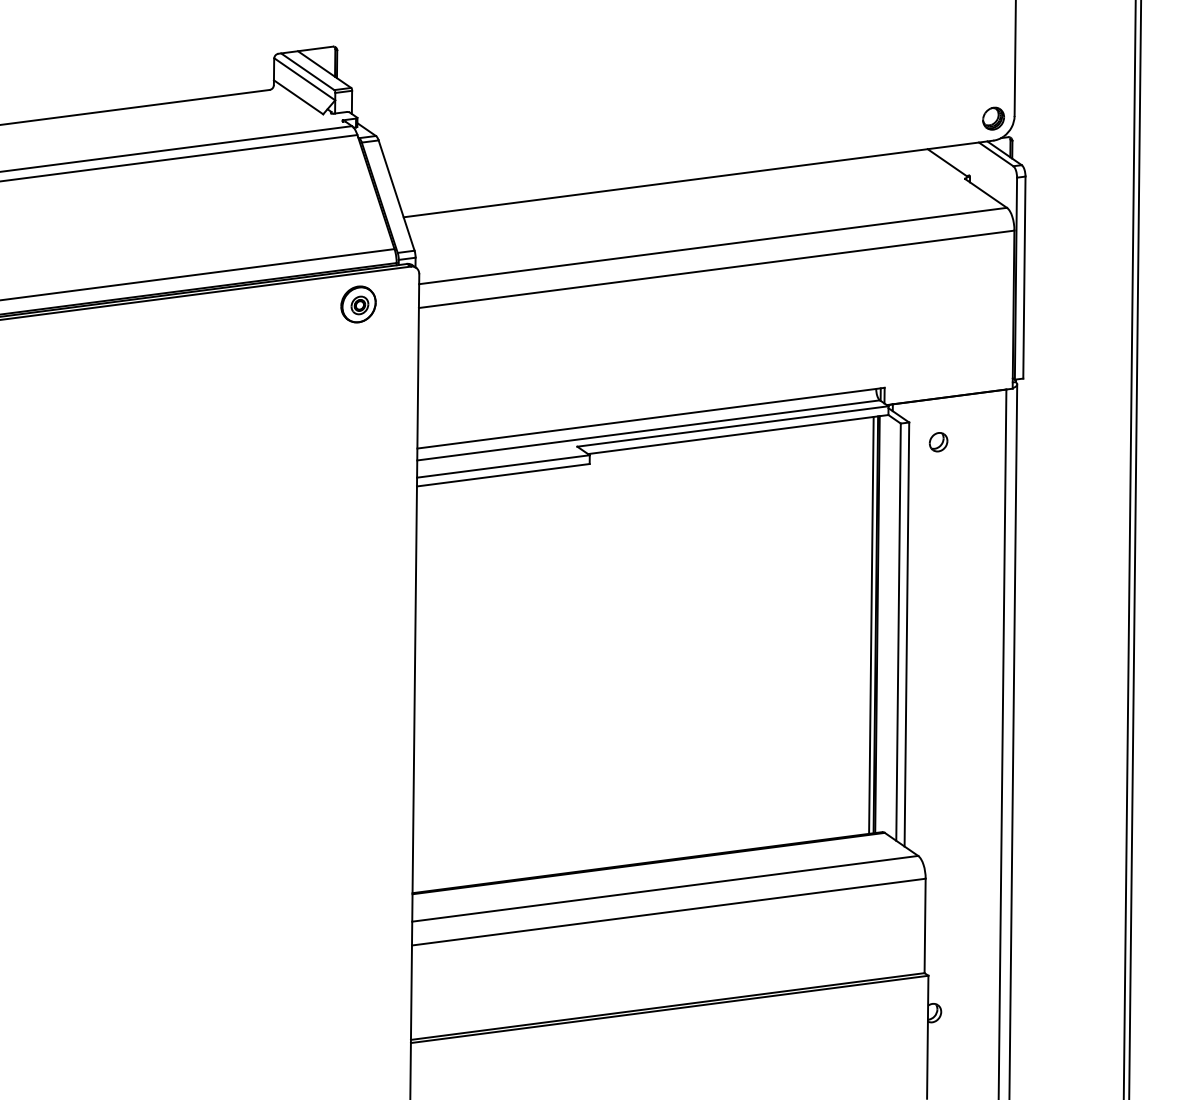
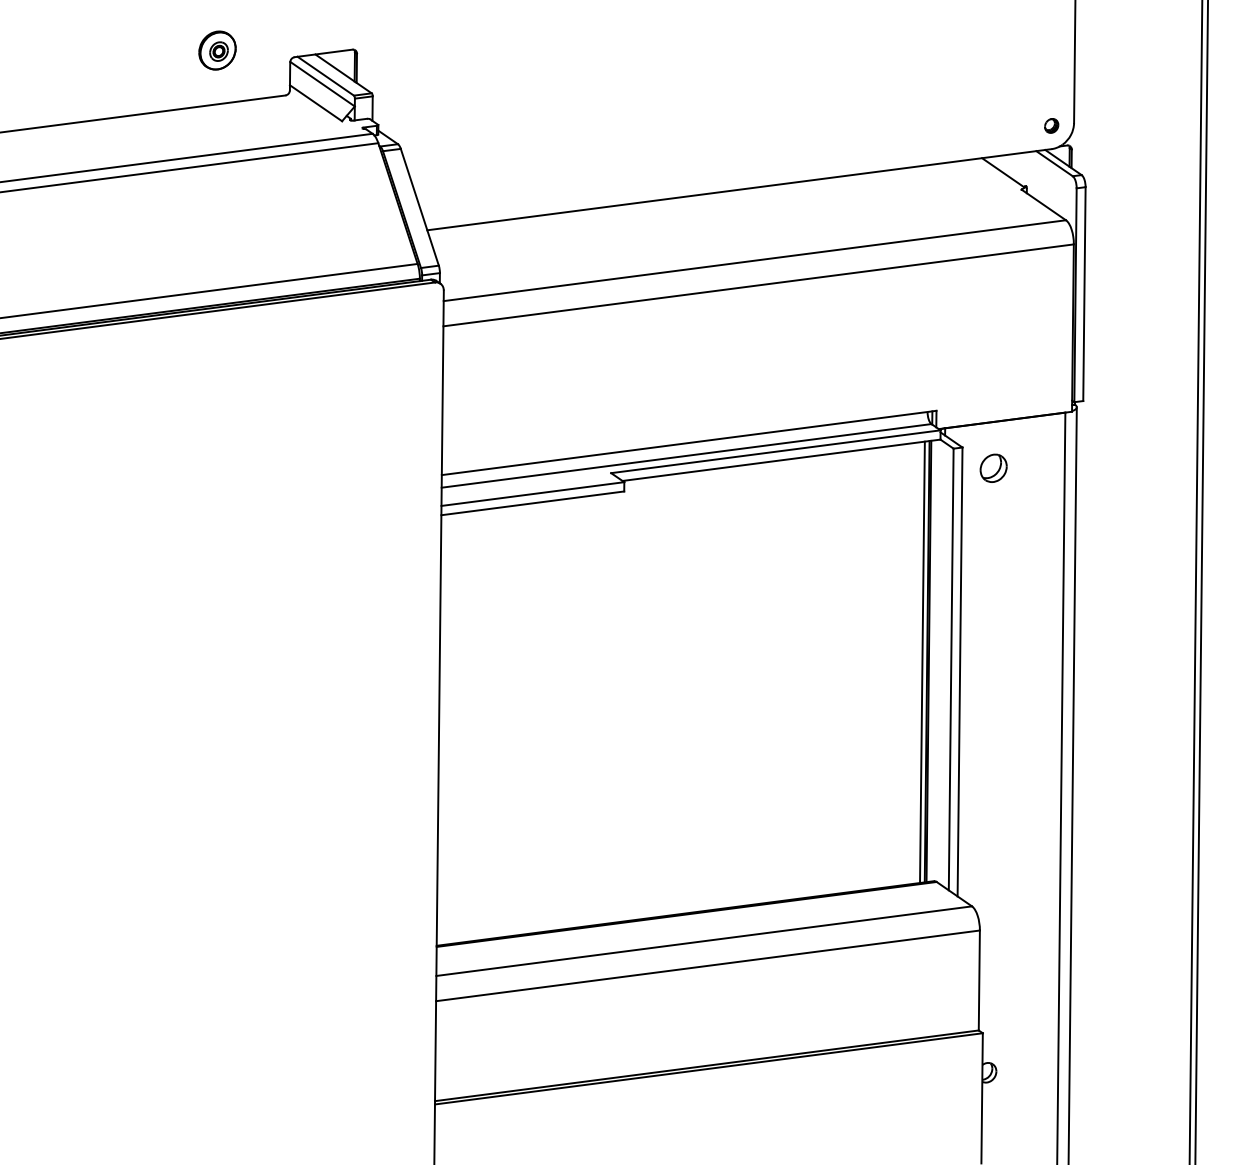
part: (993, 118) -> (1051, 125), size x0.6
part: (358, 304) -> (217, 50), moved
part: (938, 442) -> (993, 468), size x1.4

